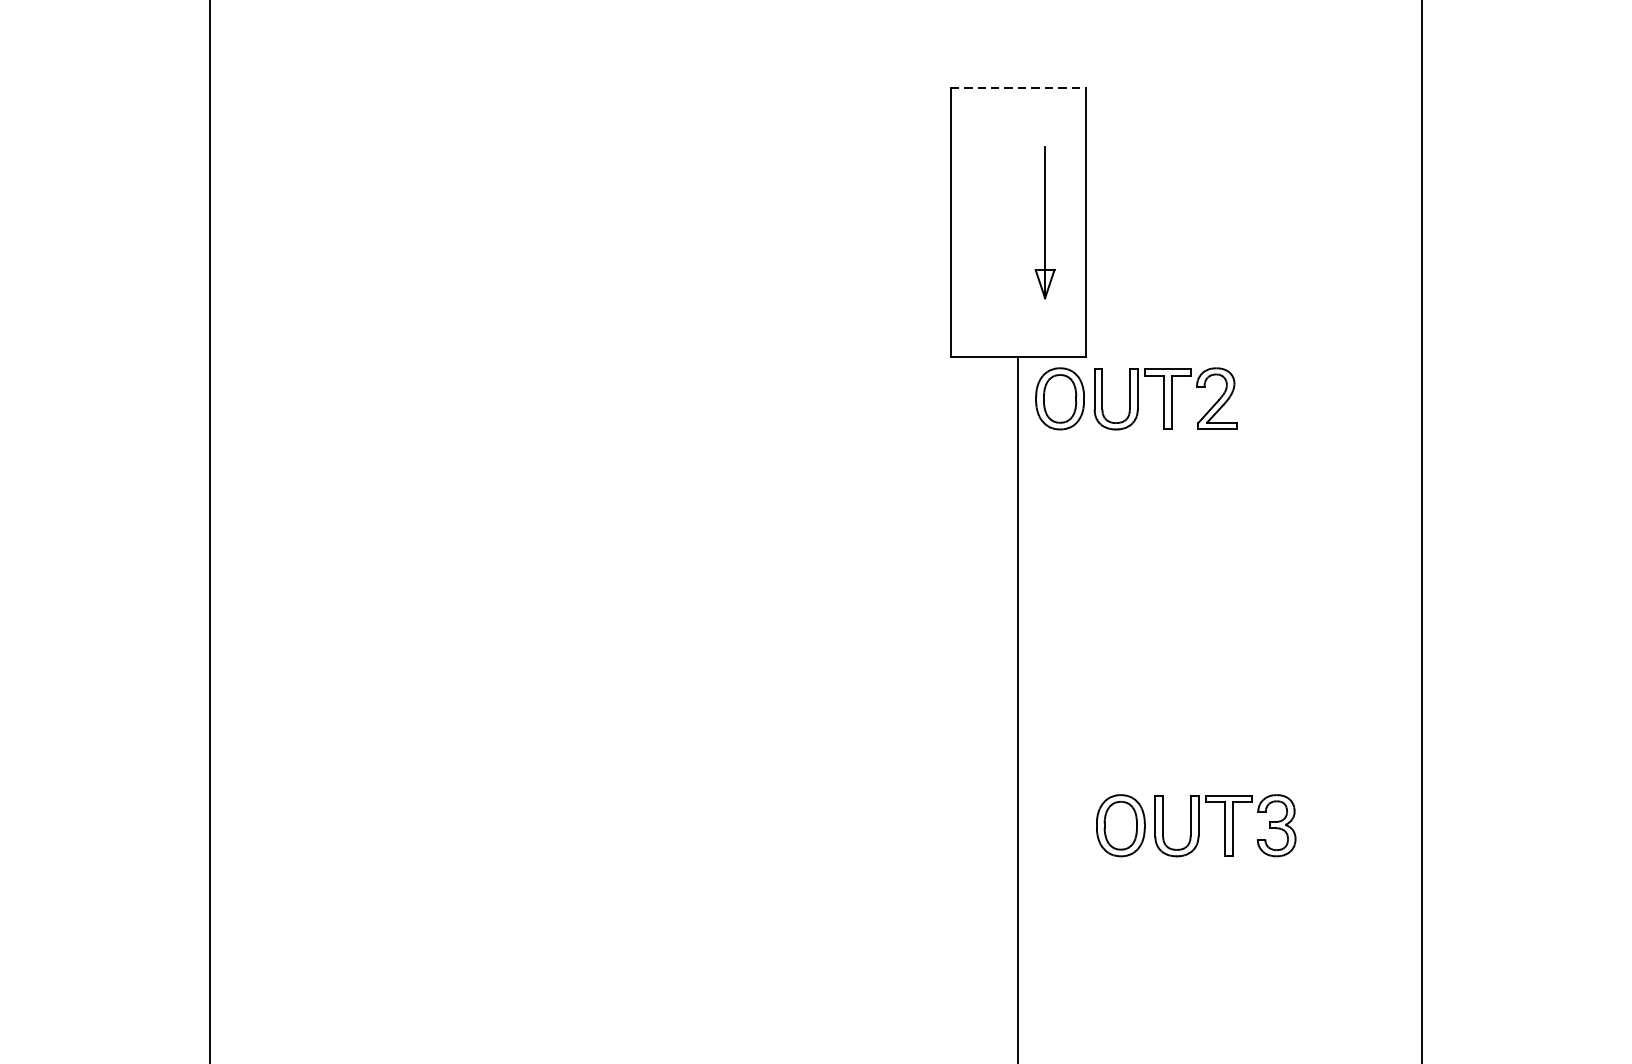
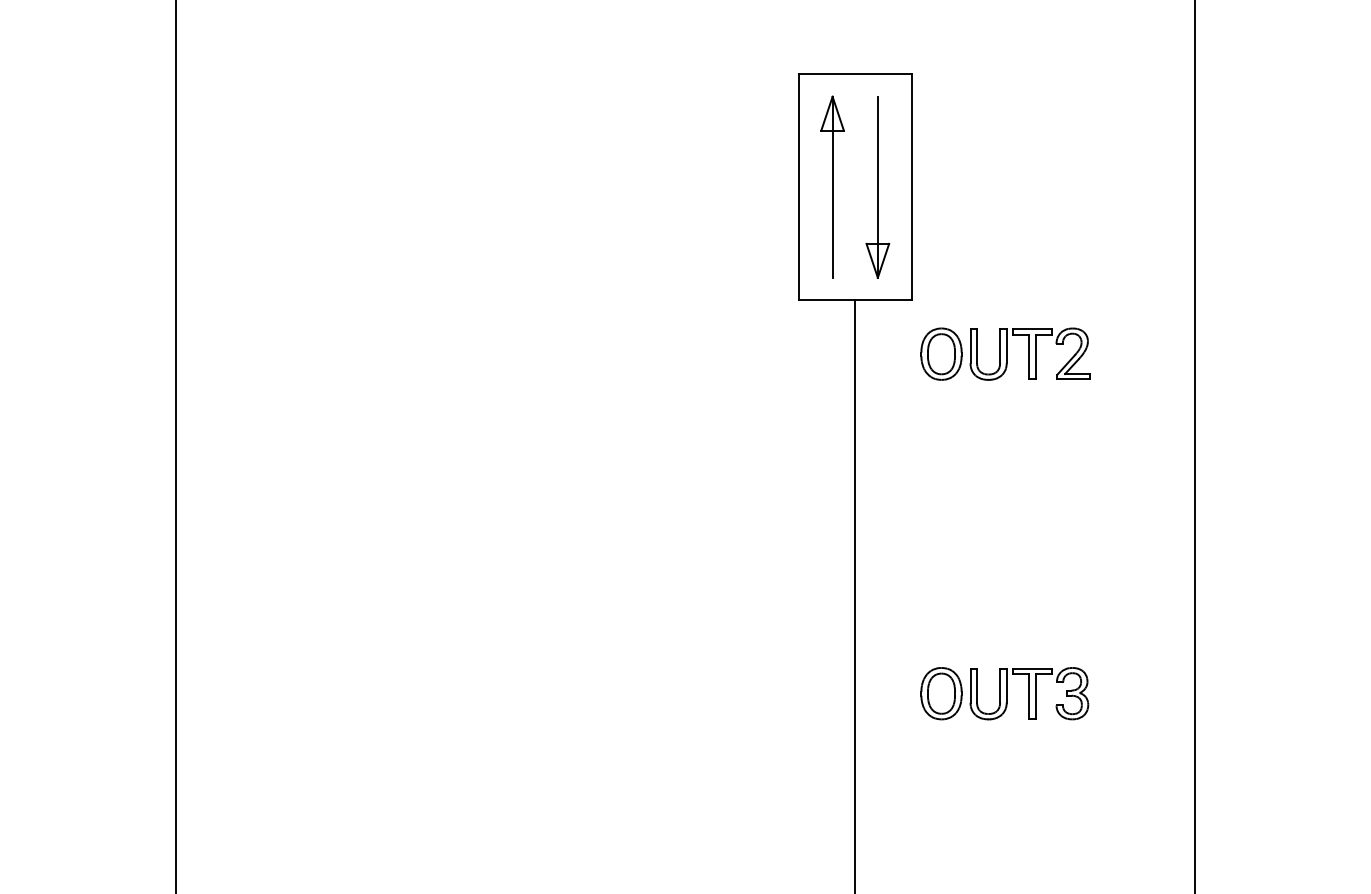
line: (1018, 88) -> (855, 74), dashed -> solid
part: (991, 221) -> (832, 186), added
part: (1044, 223) -> (877, 187), size x1.43
part: (1136, 398) -> (1005, 353), moved

